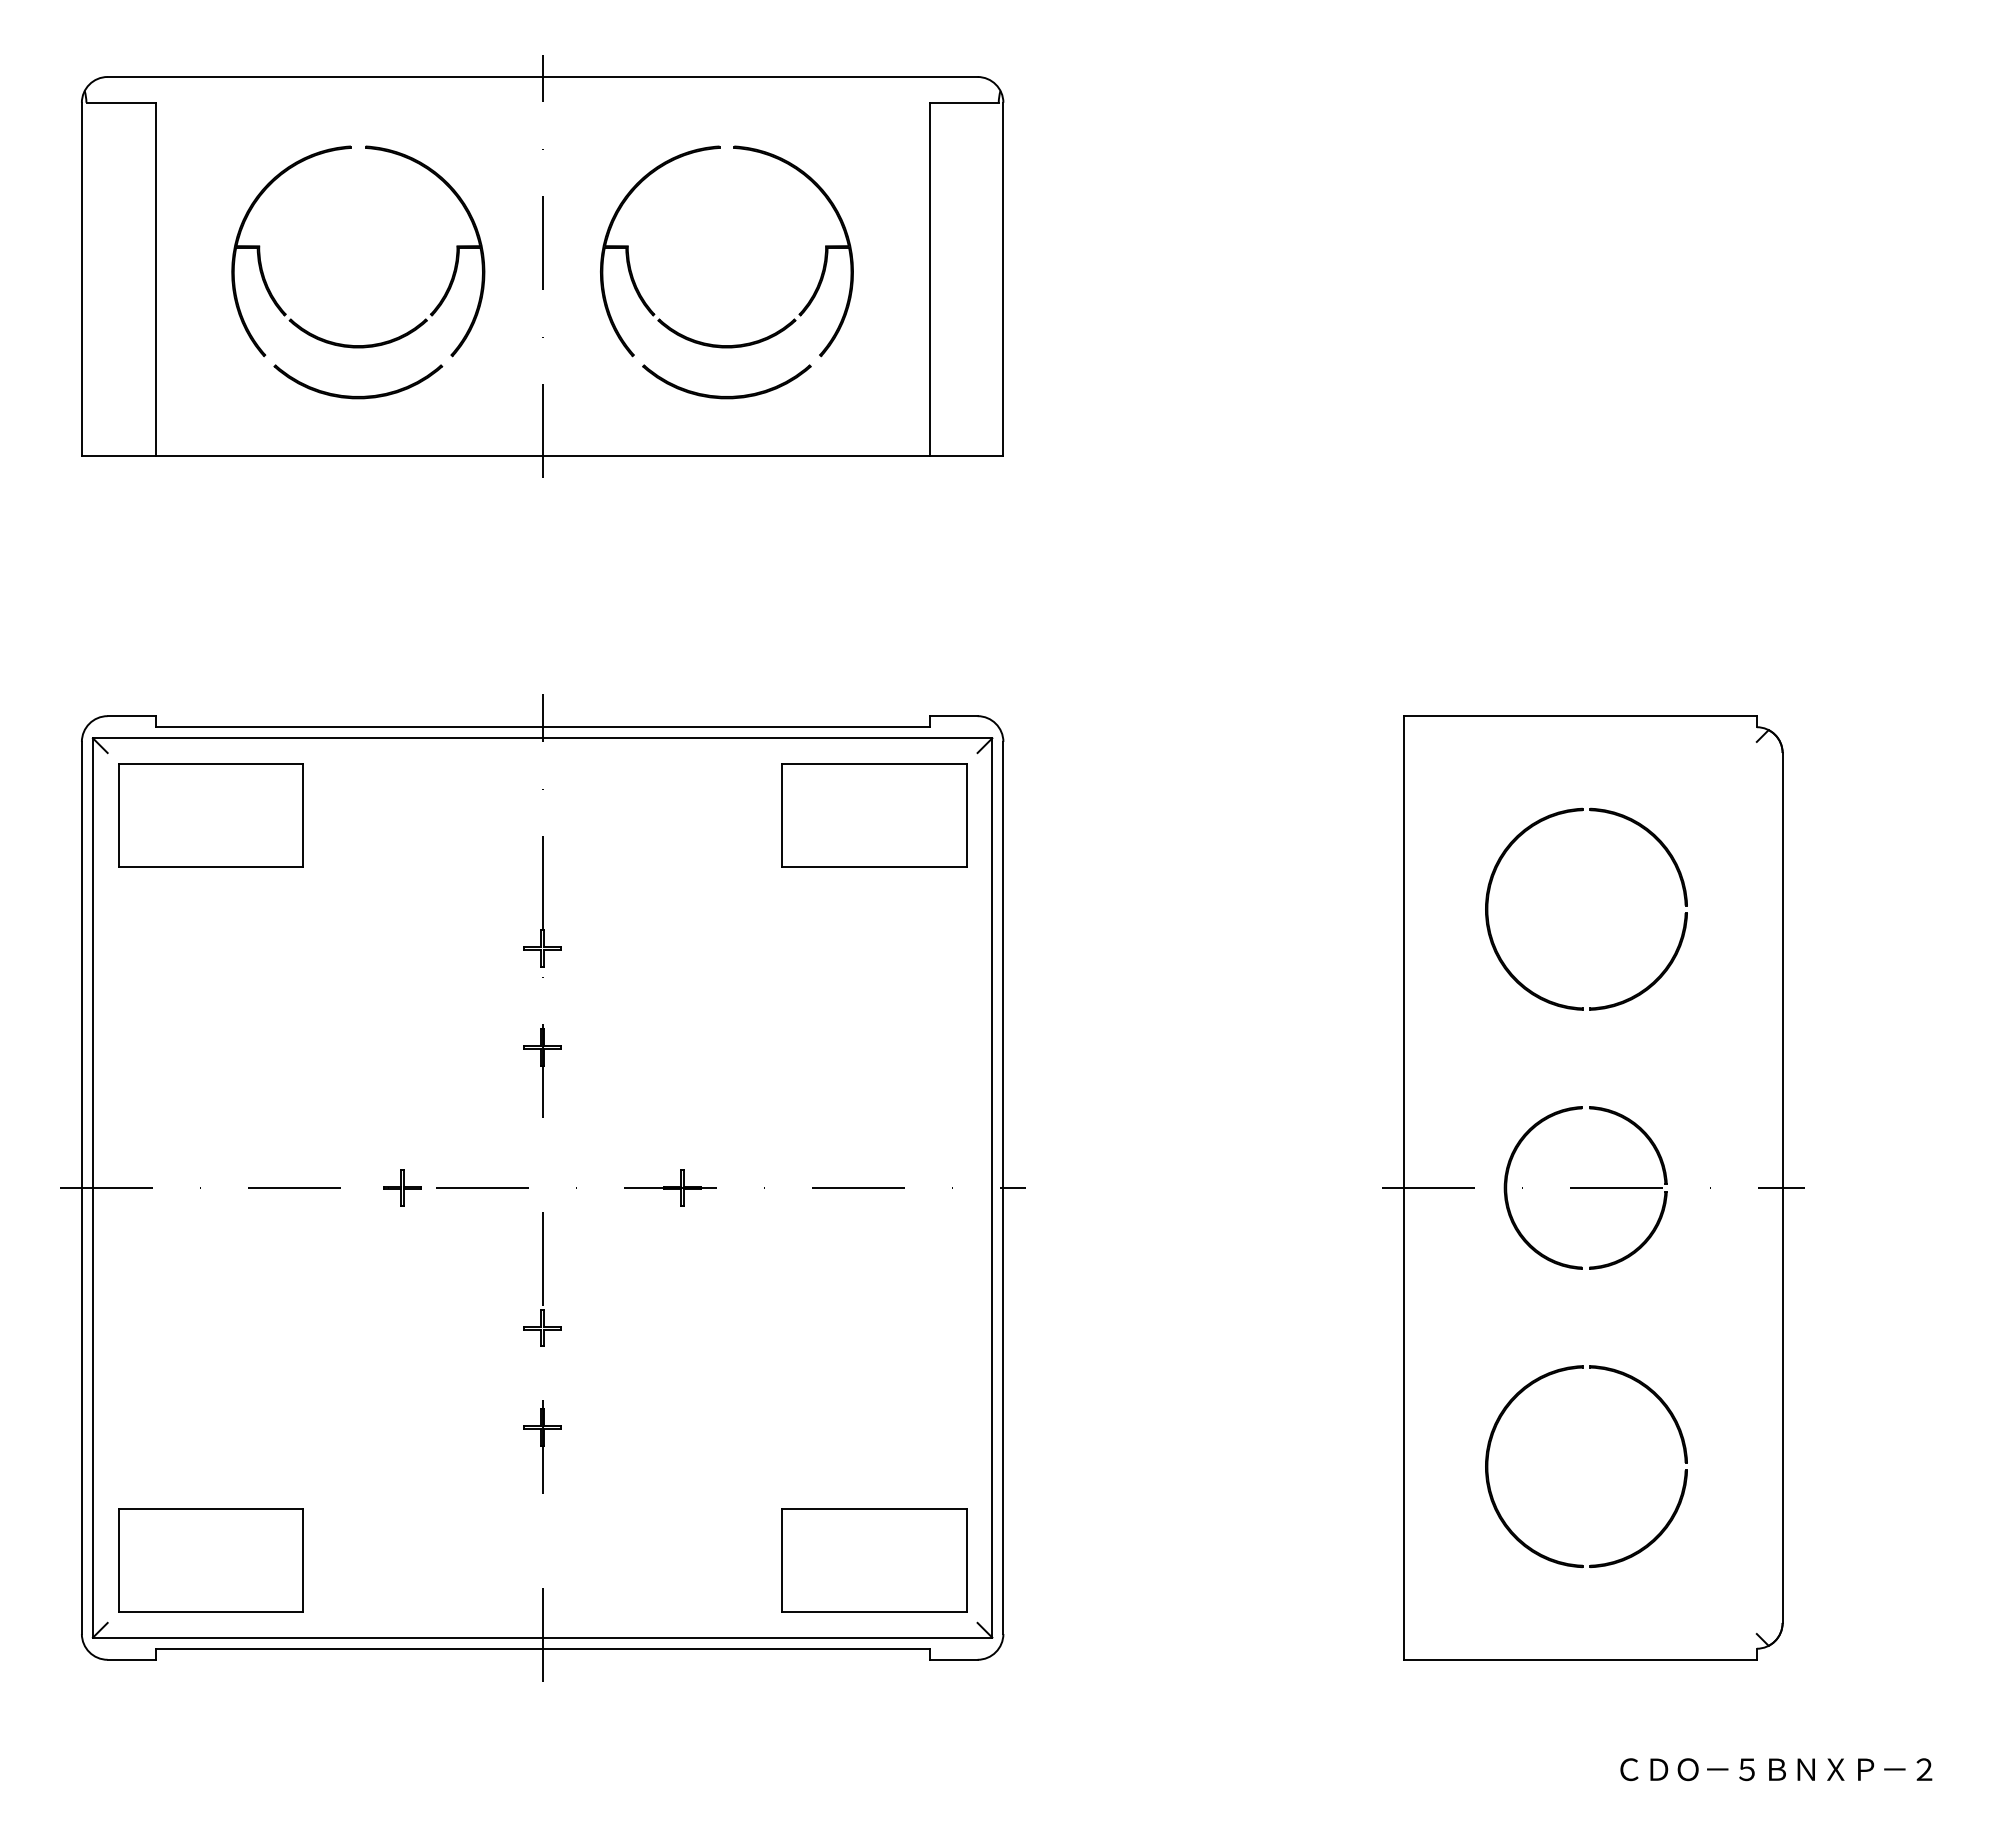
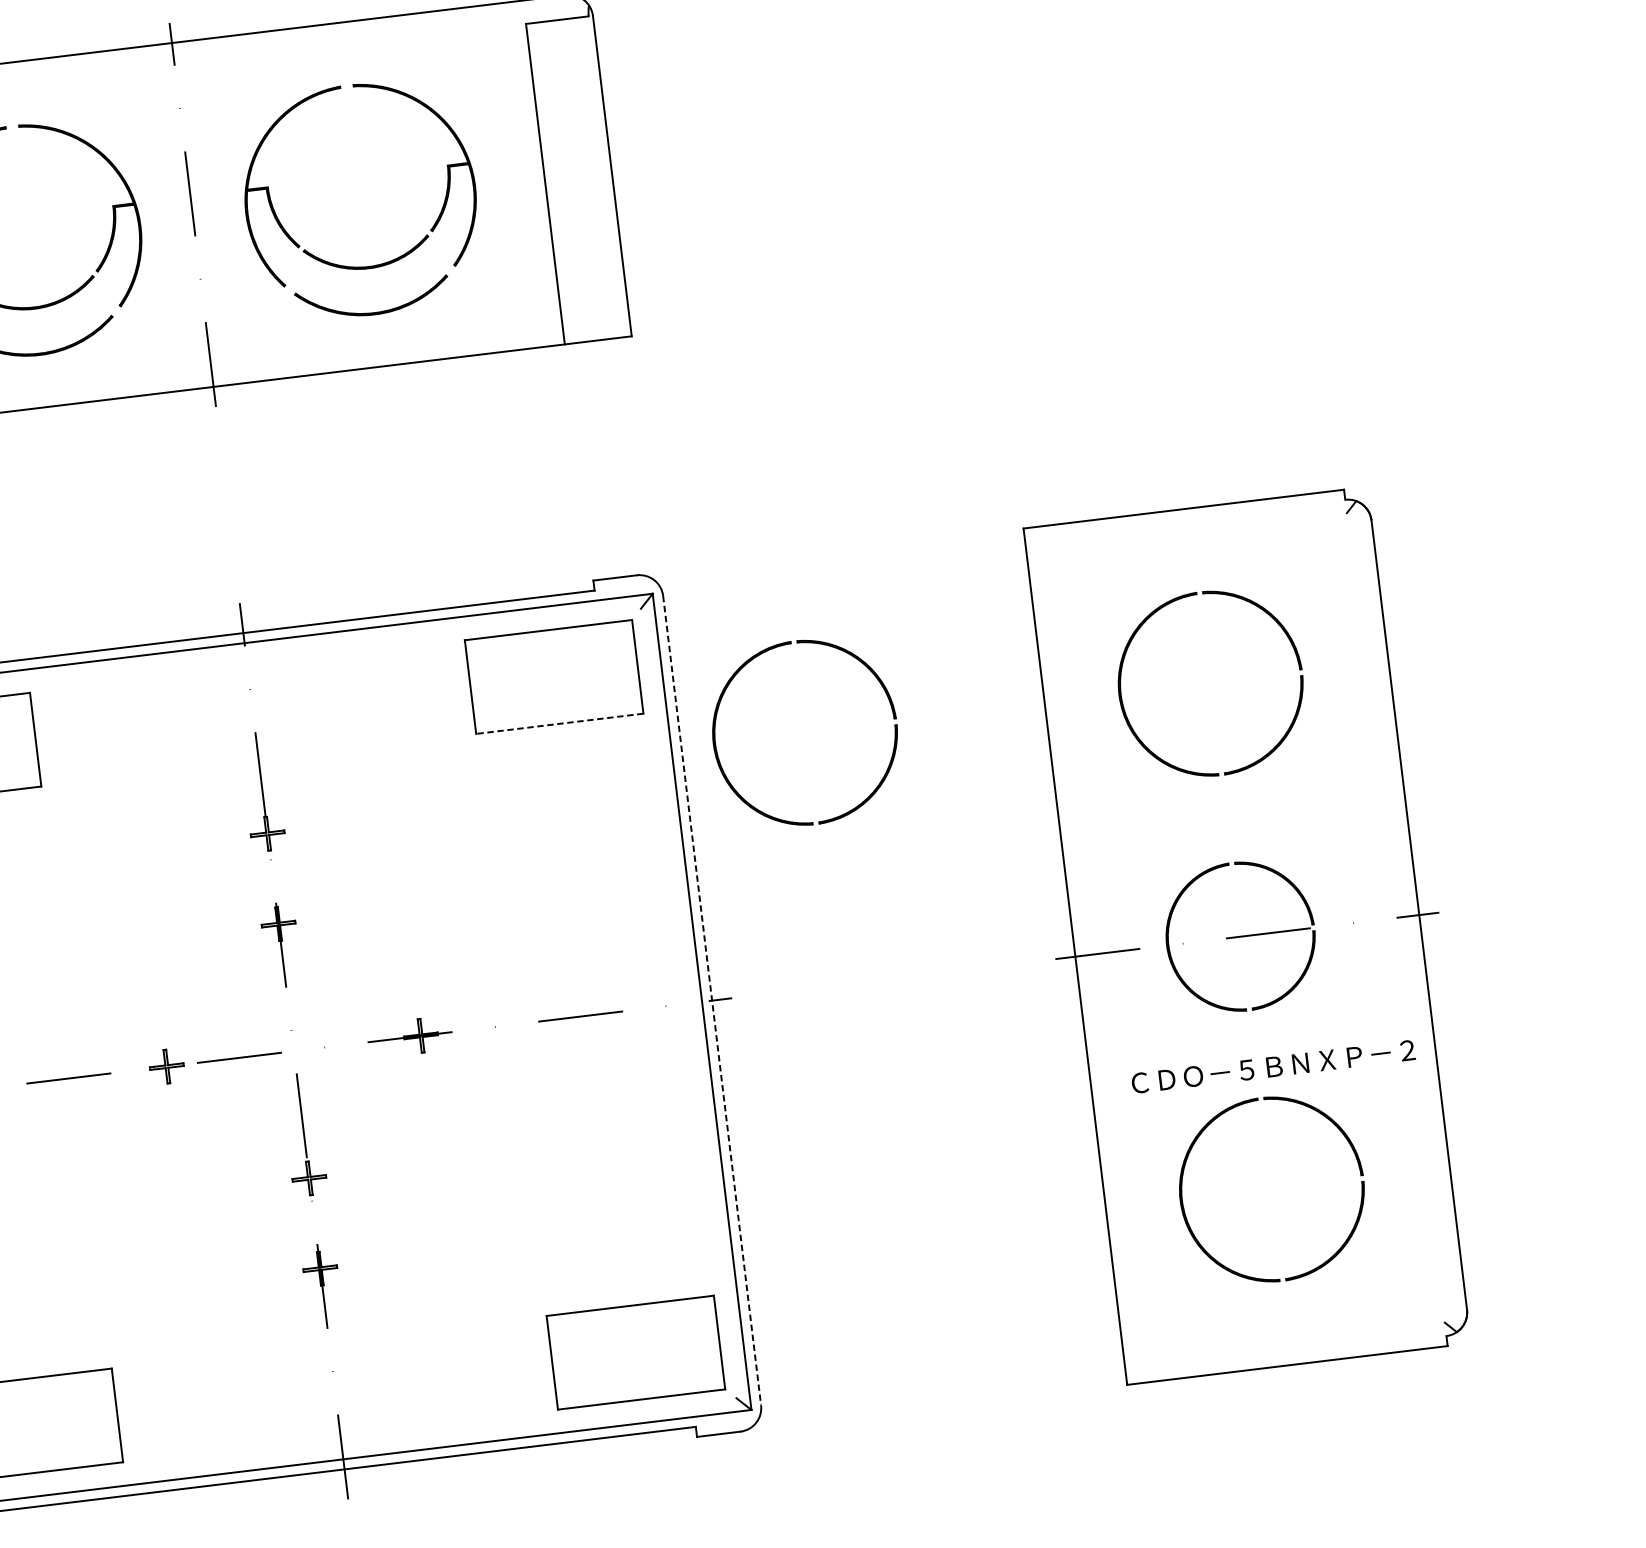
part: (1125, 812) -> (781, 646), added
line: (873, 867) -> (559, 724), solid -> dashed
line: (1003, 1188) -> (712, 1001), solid -> dashed
text: (1776, 1769) -> (1273, 1066), moved

